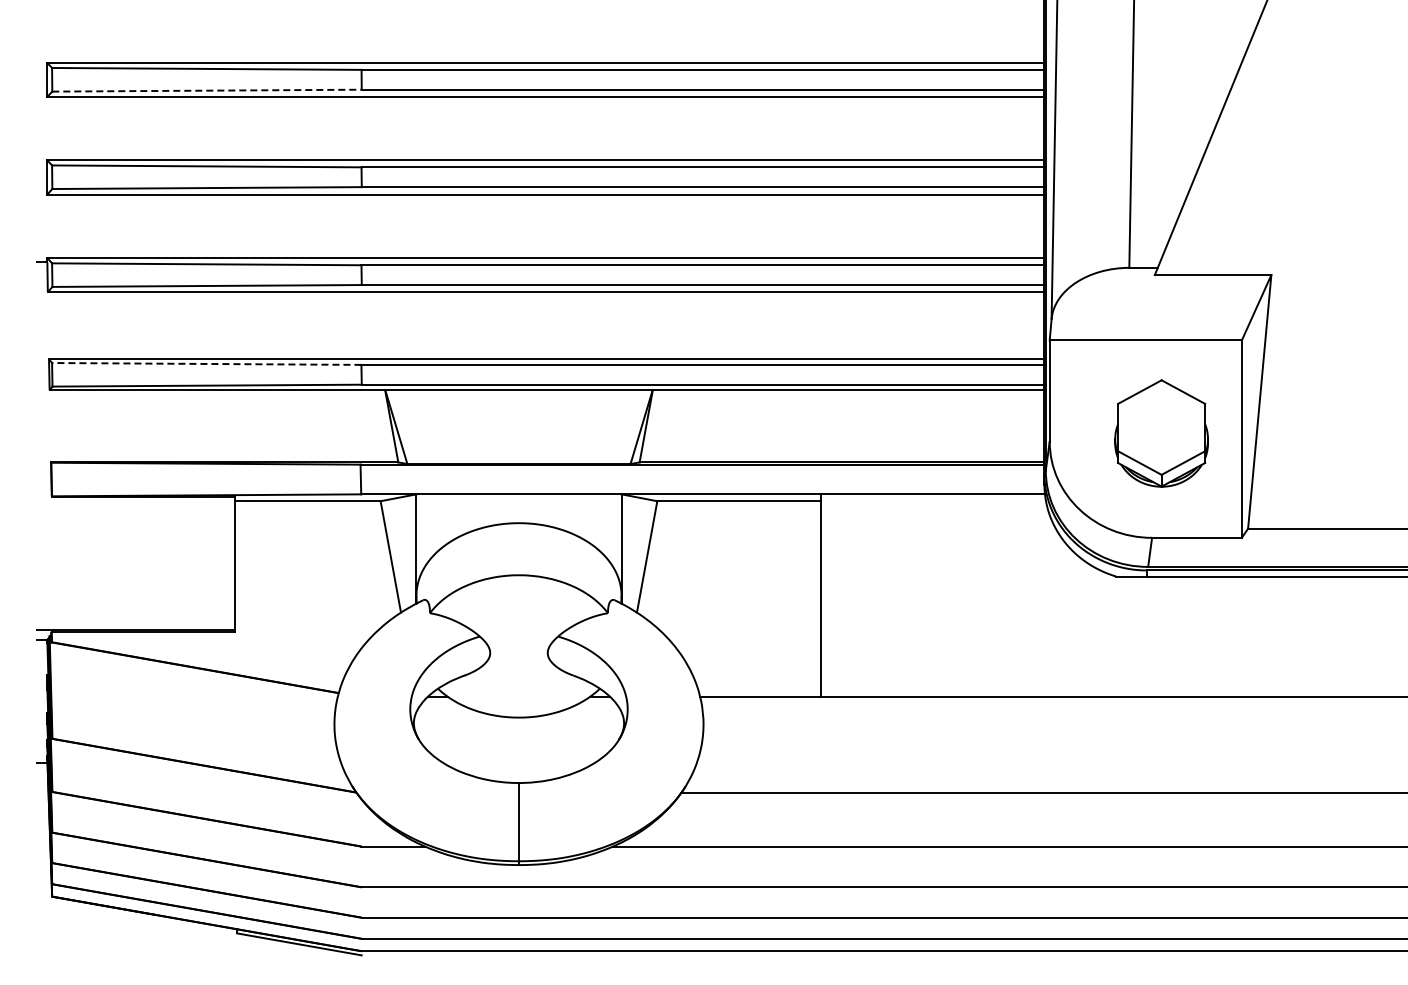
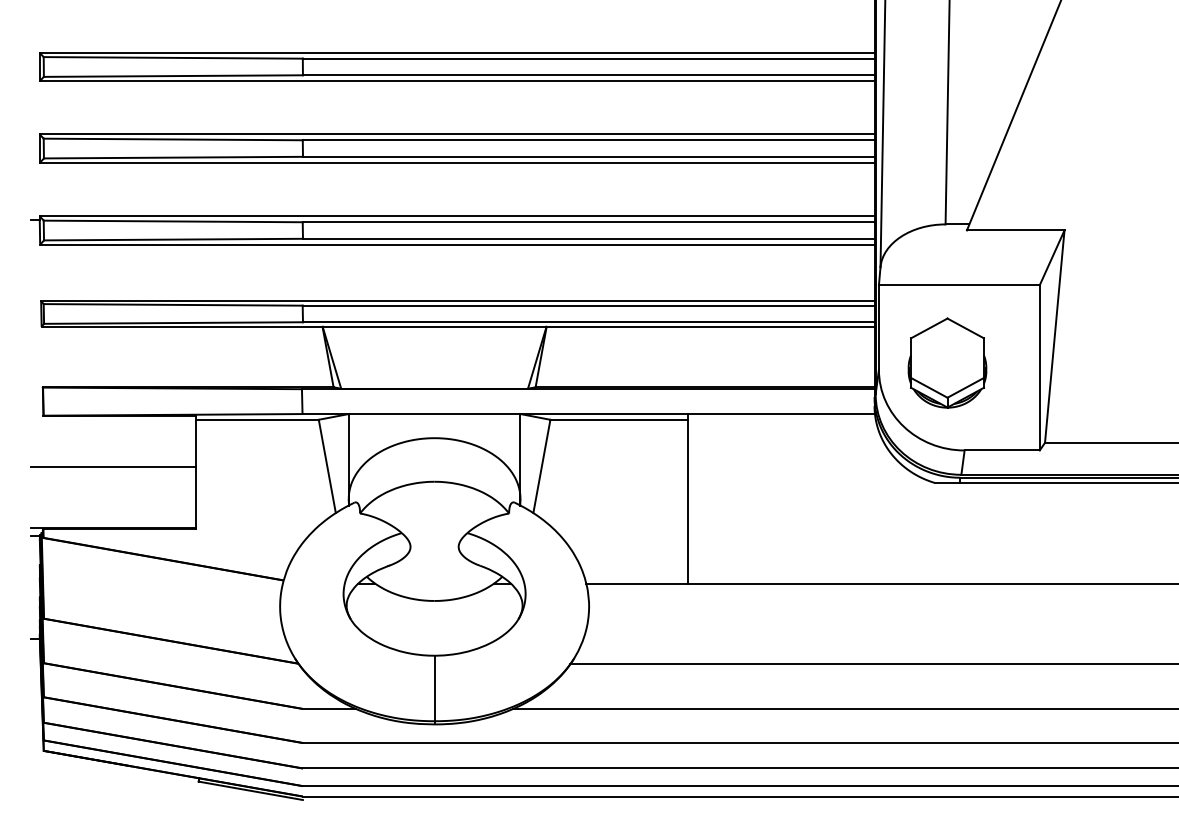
line: (207, 90) -> (173, 75), dashed -> solid
line: (206, 363) -> (172, 304), dashed -> solid
part: (1161, 433) -> (947, 363), moved
line: (135, 557) -> (113, 466), added

